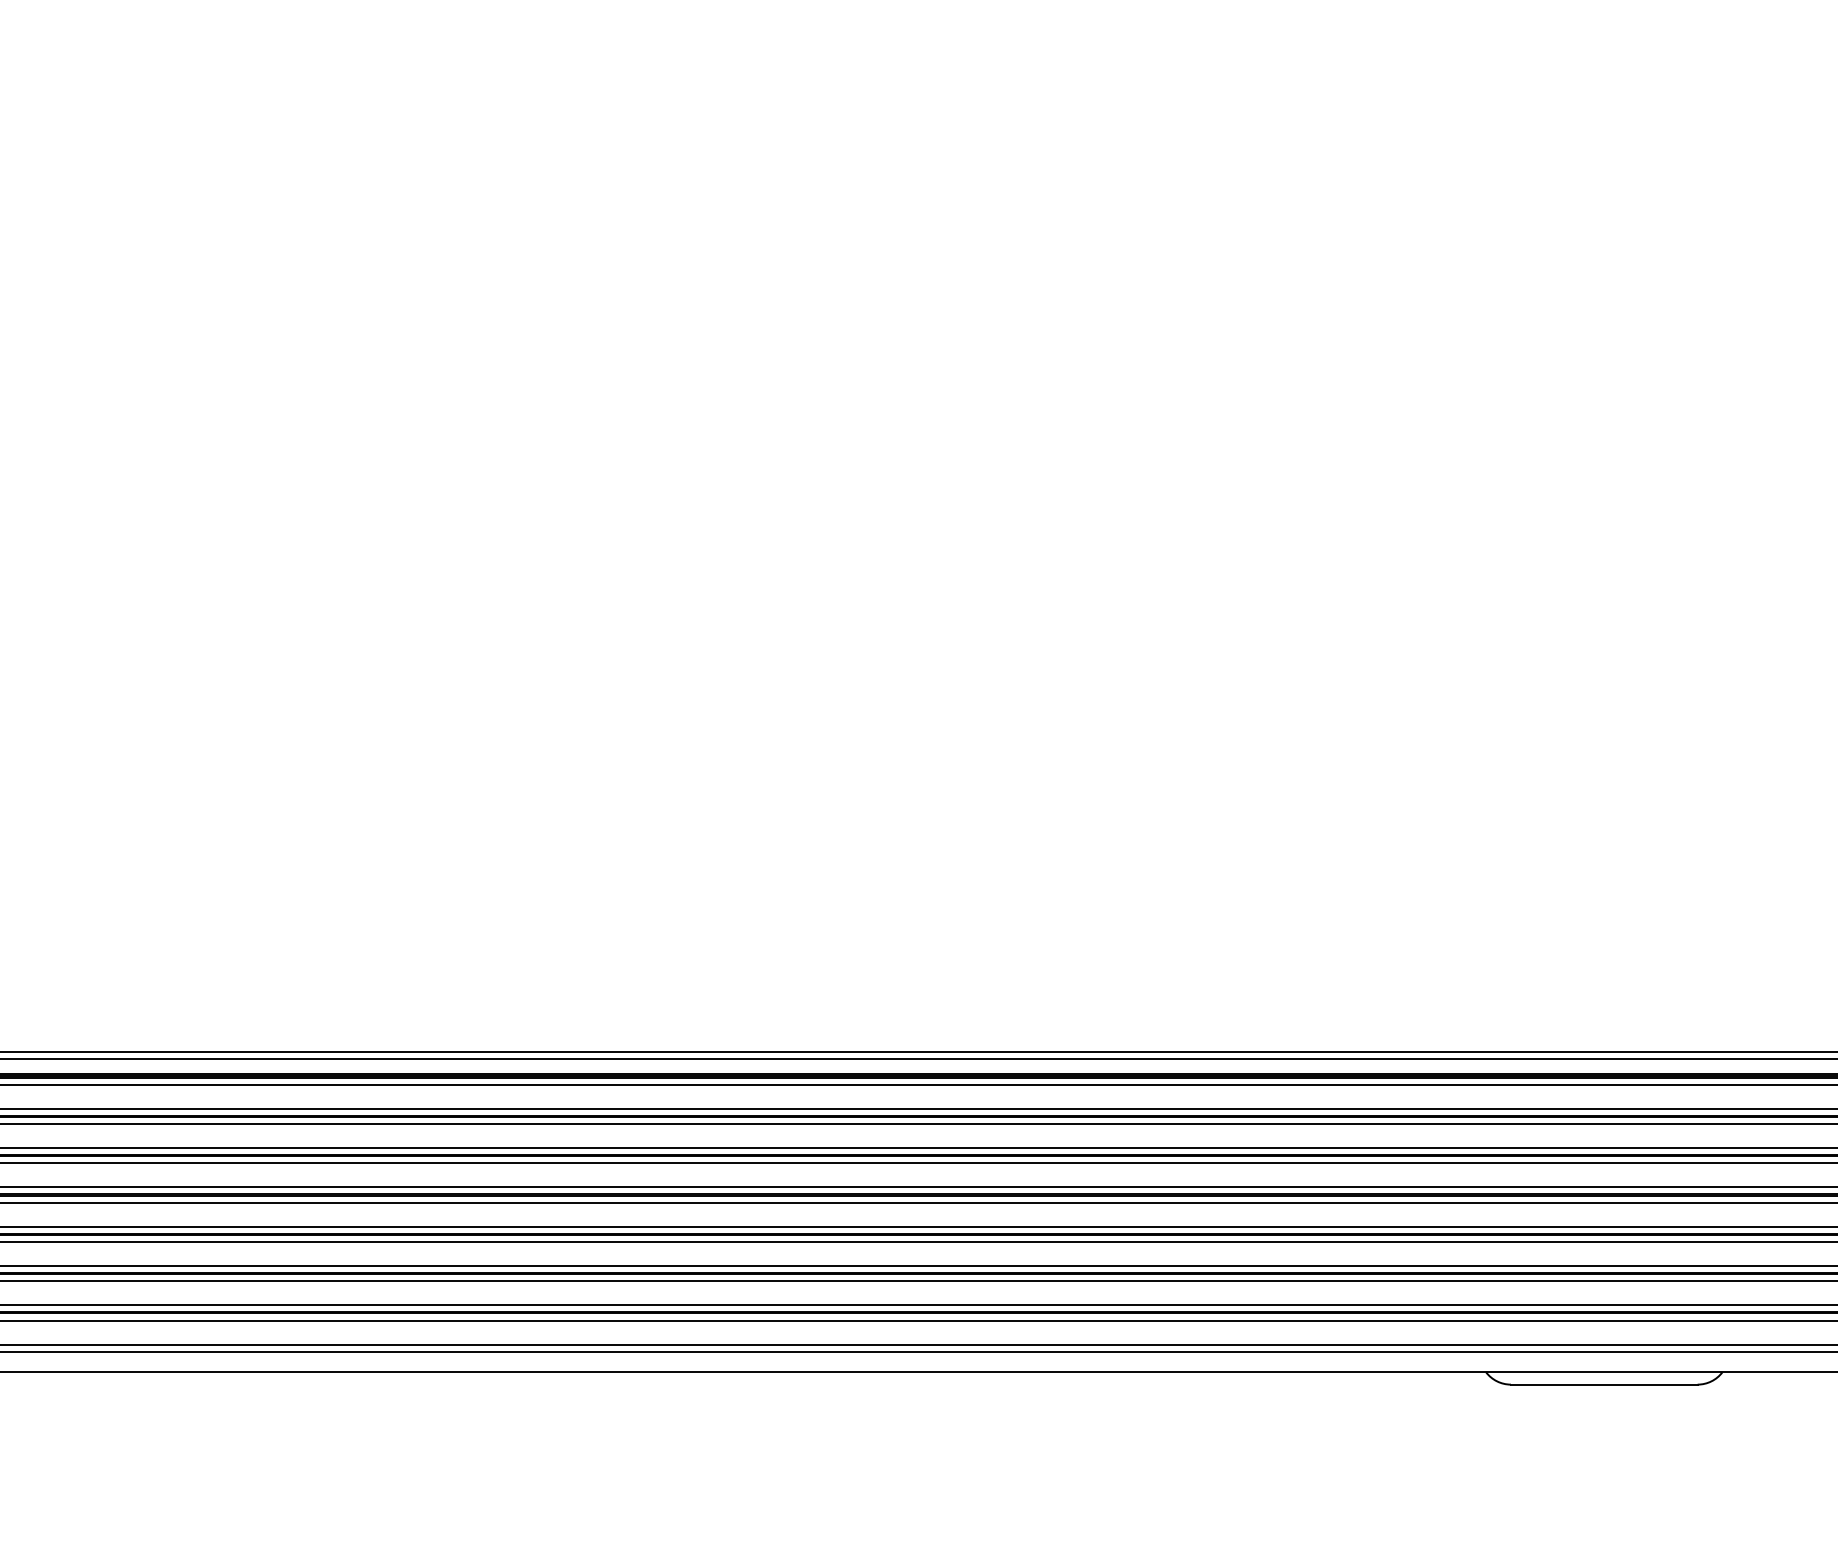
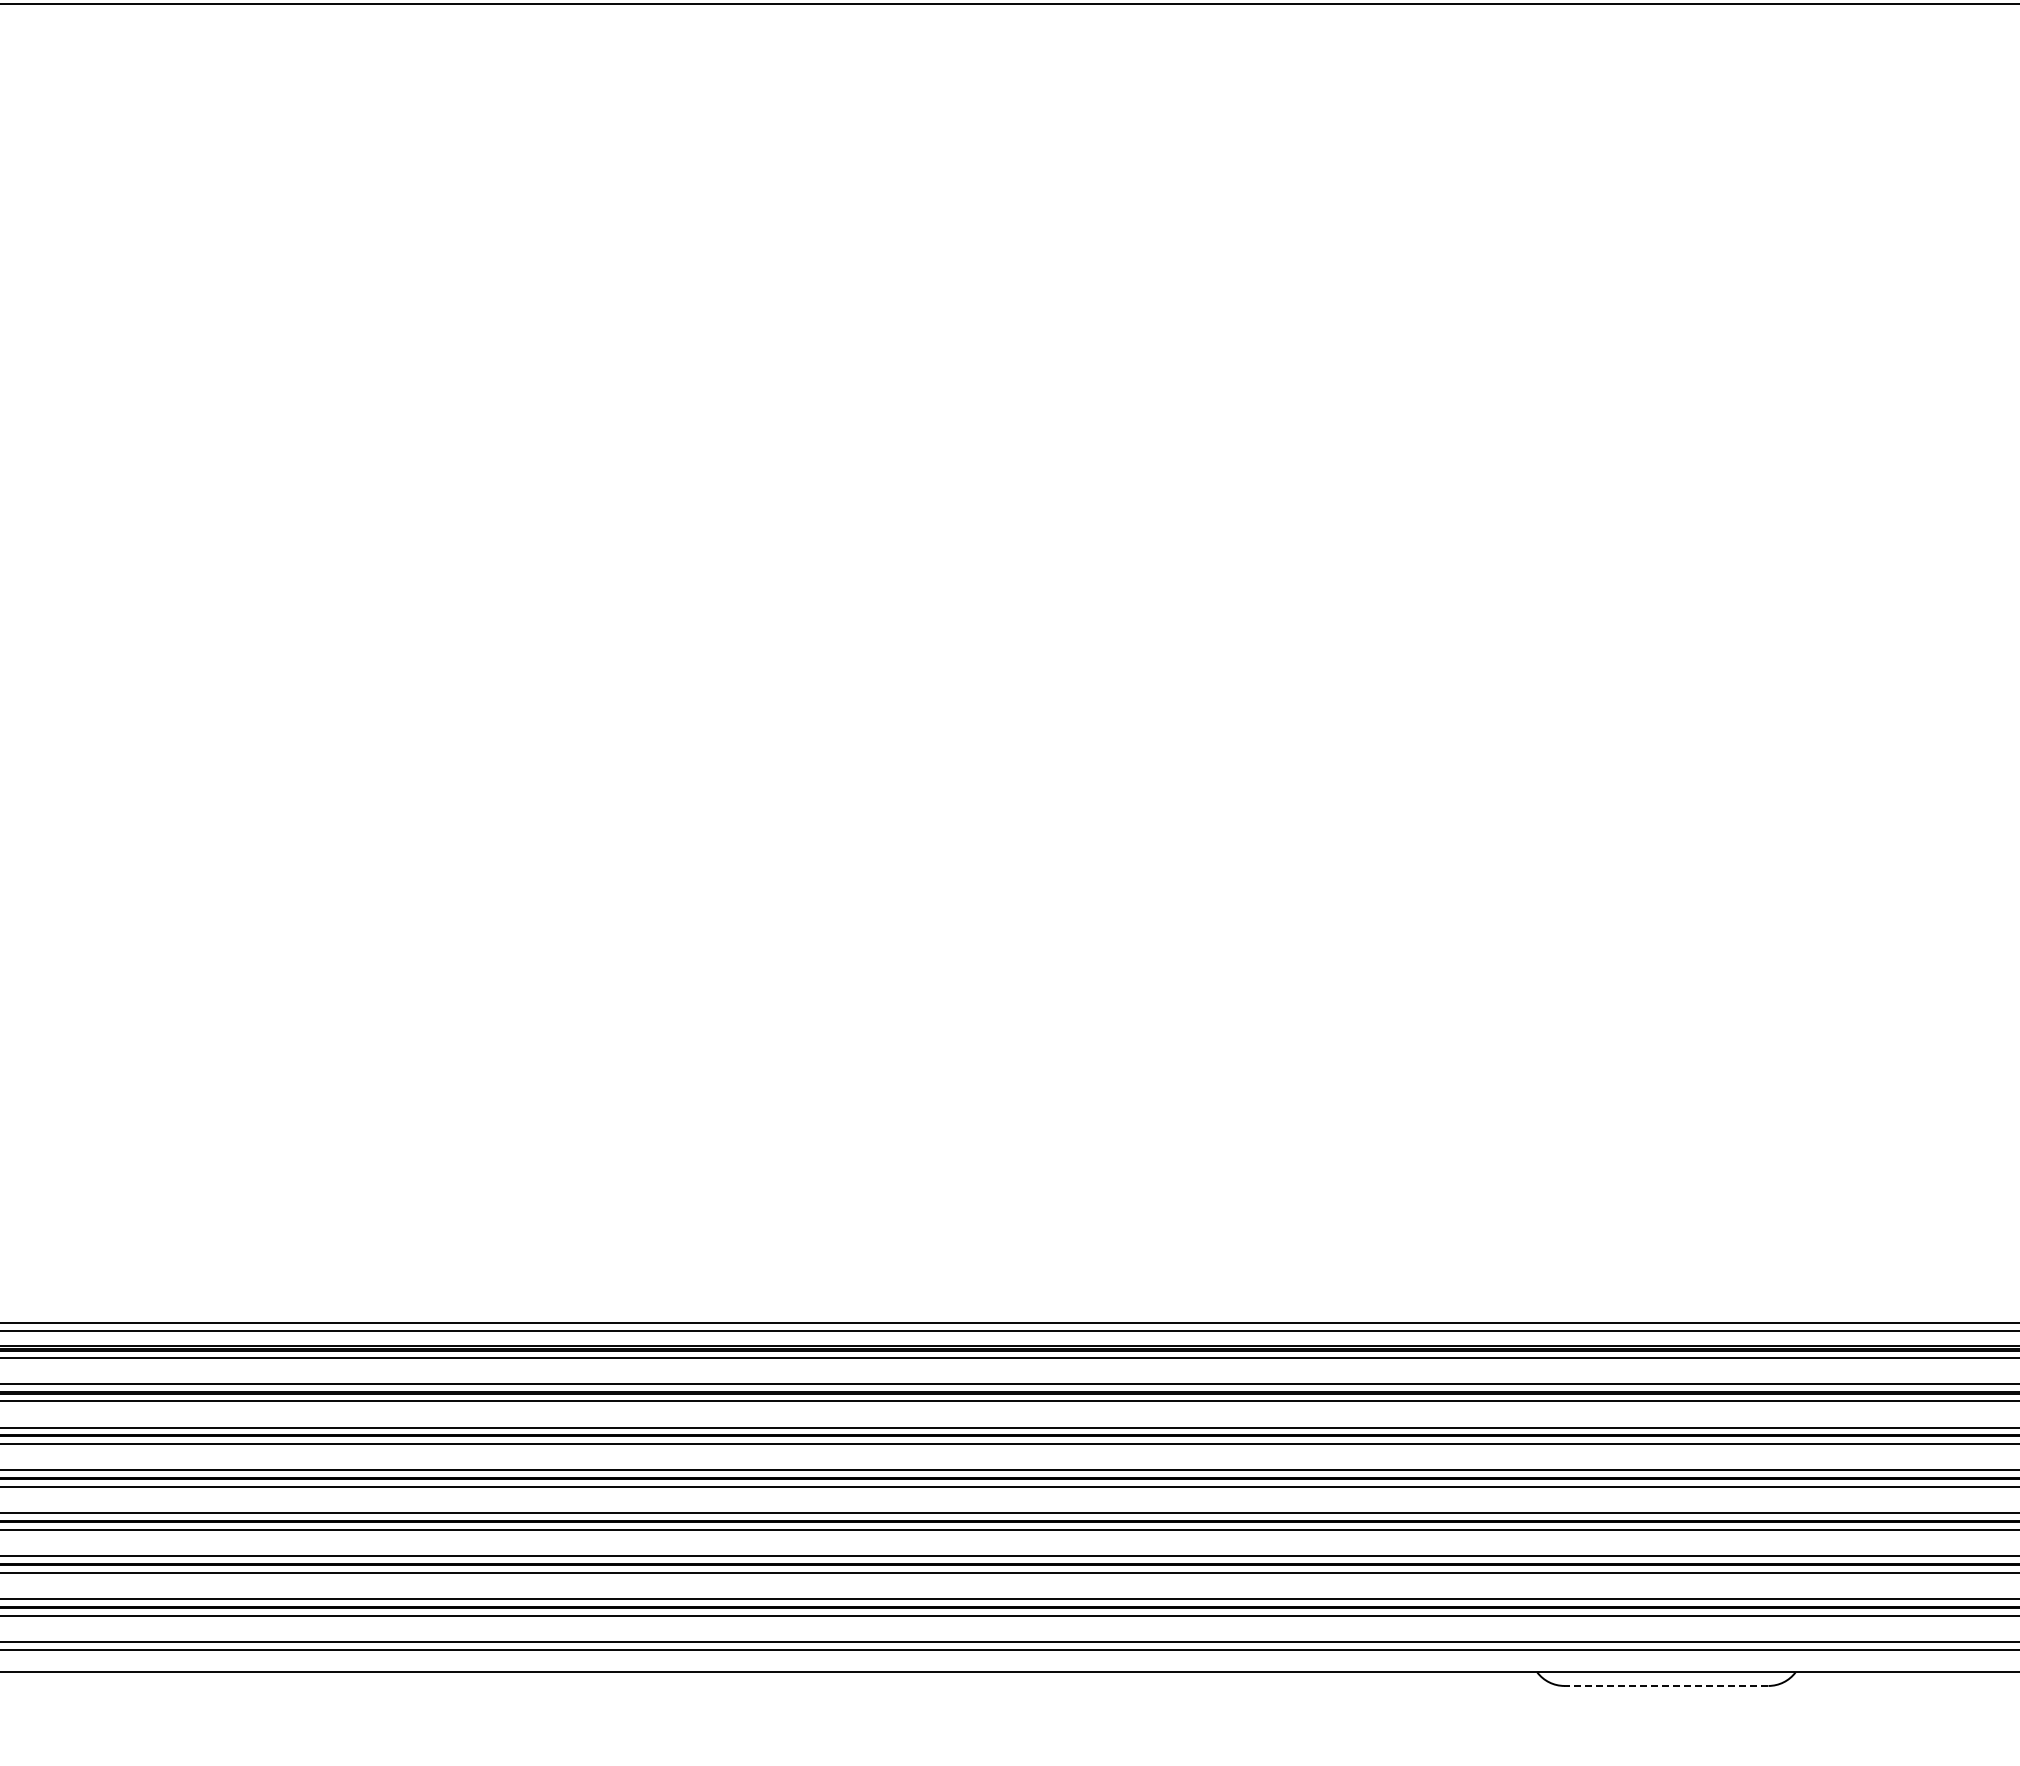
line: (1604, 1384) -> (1666, 1685), solid -> dashed

